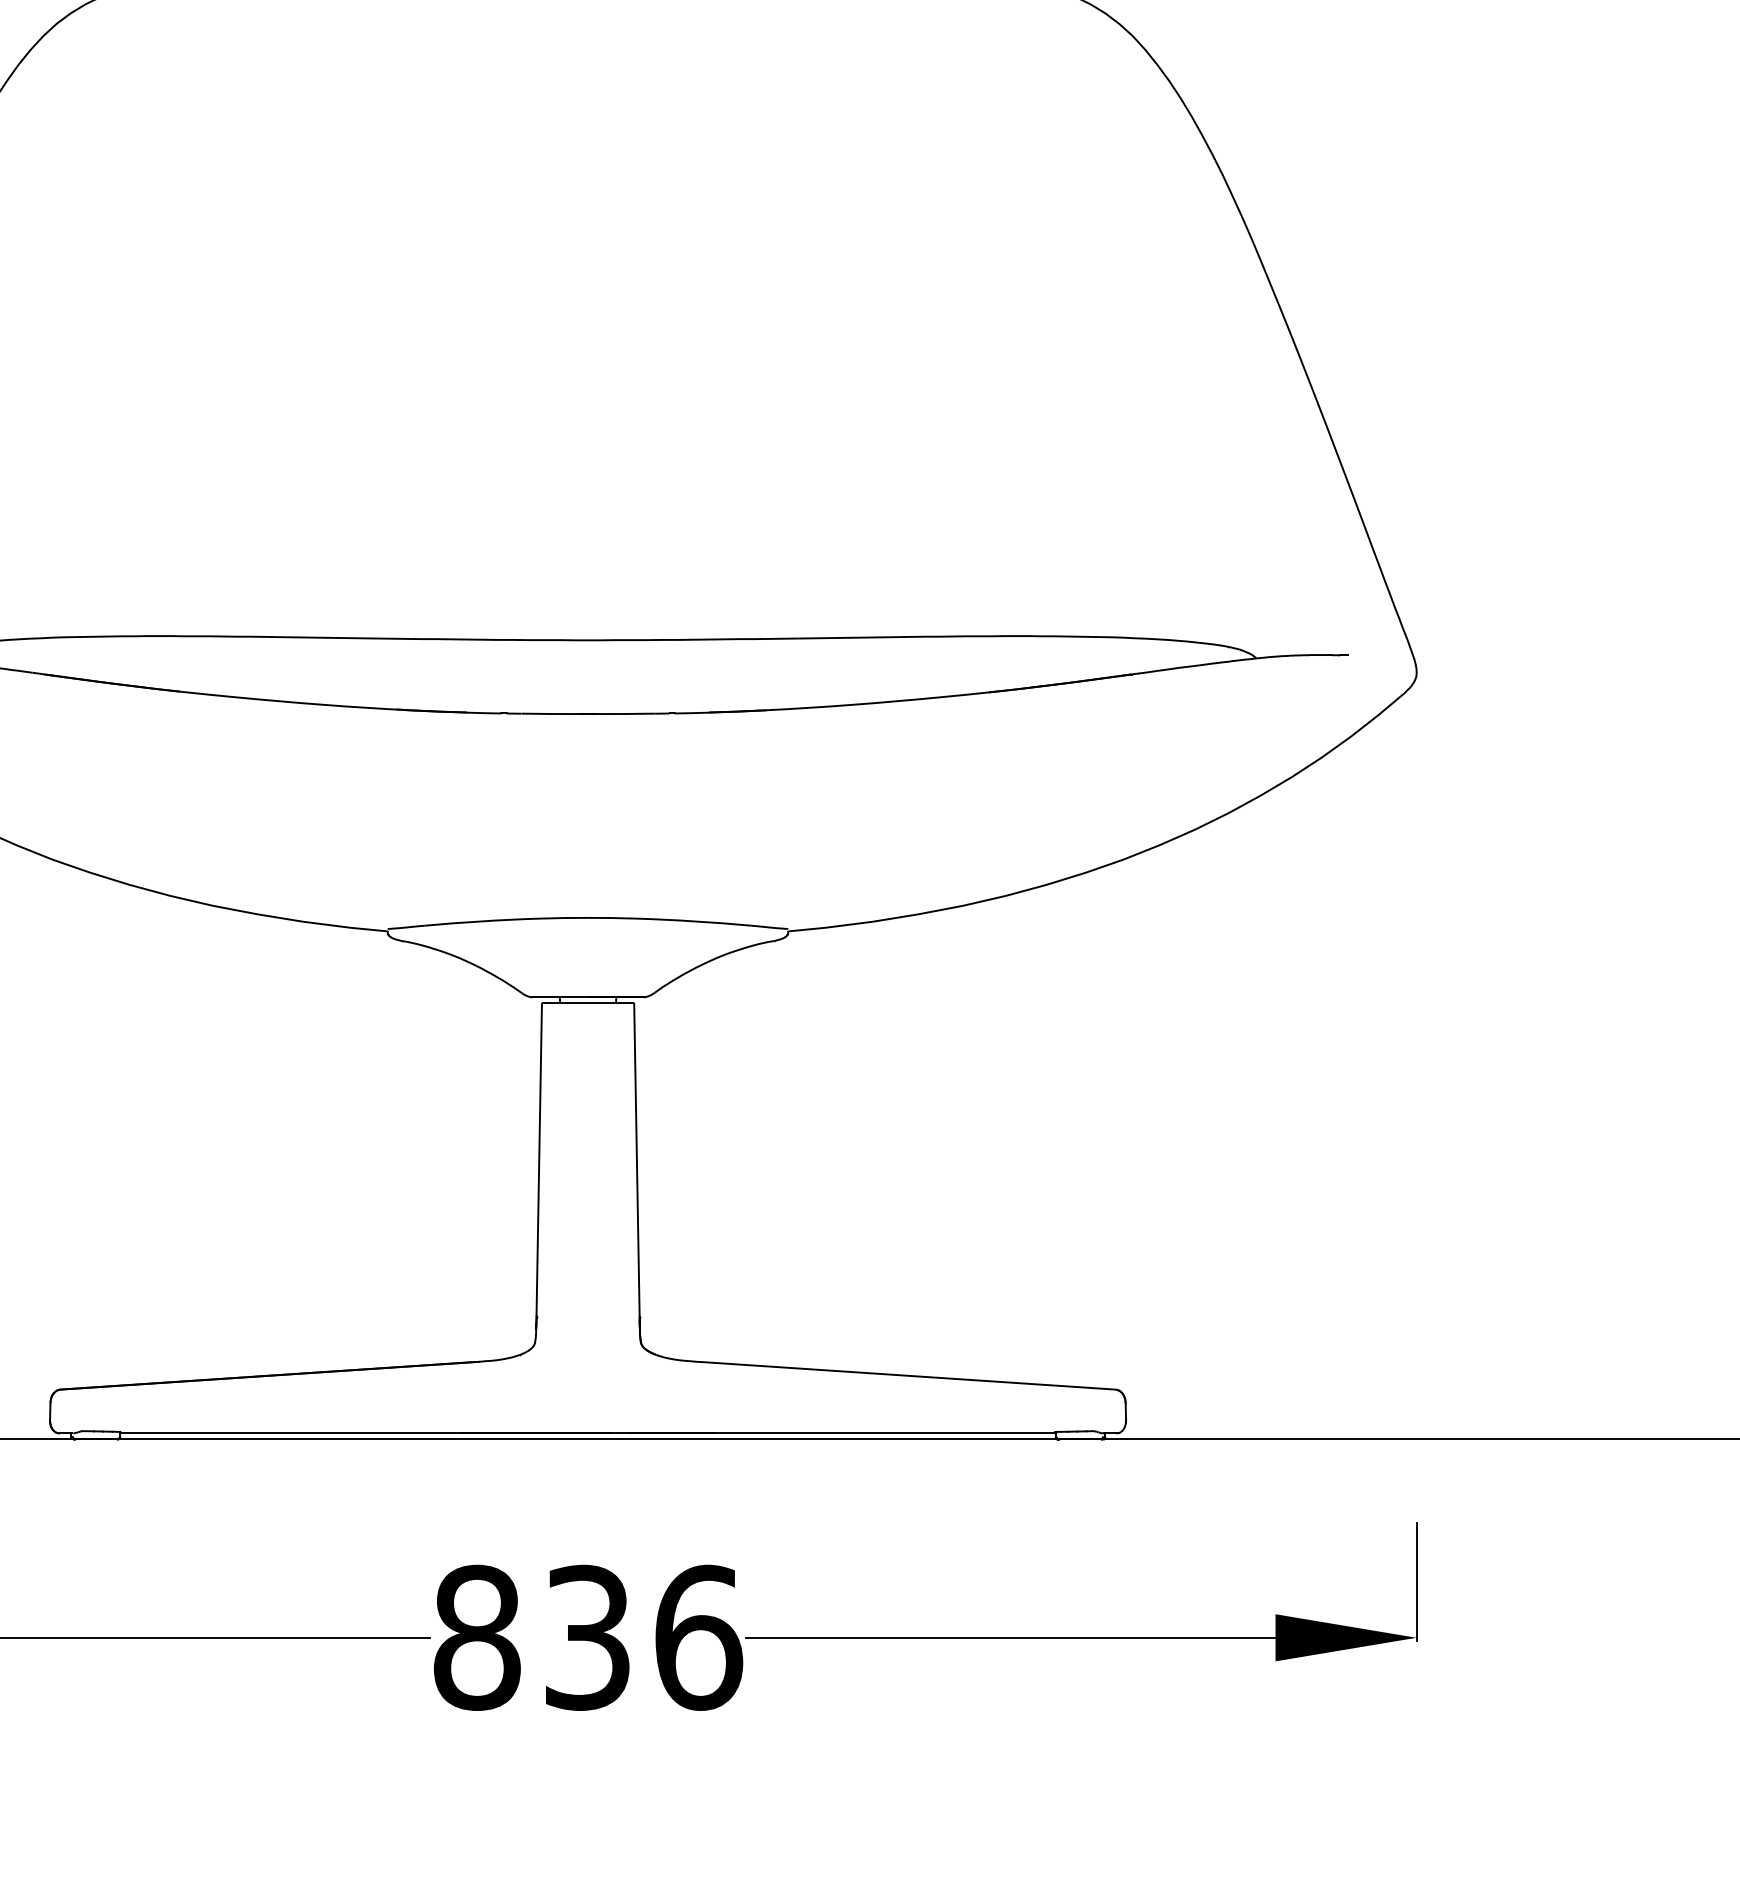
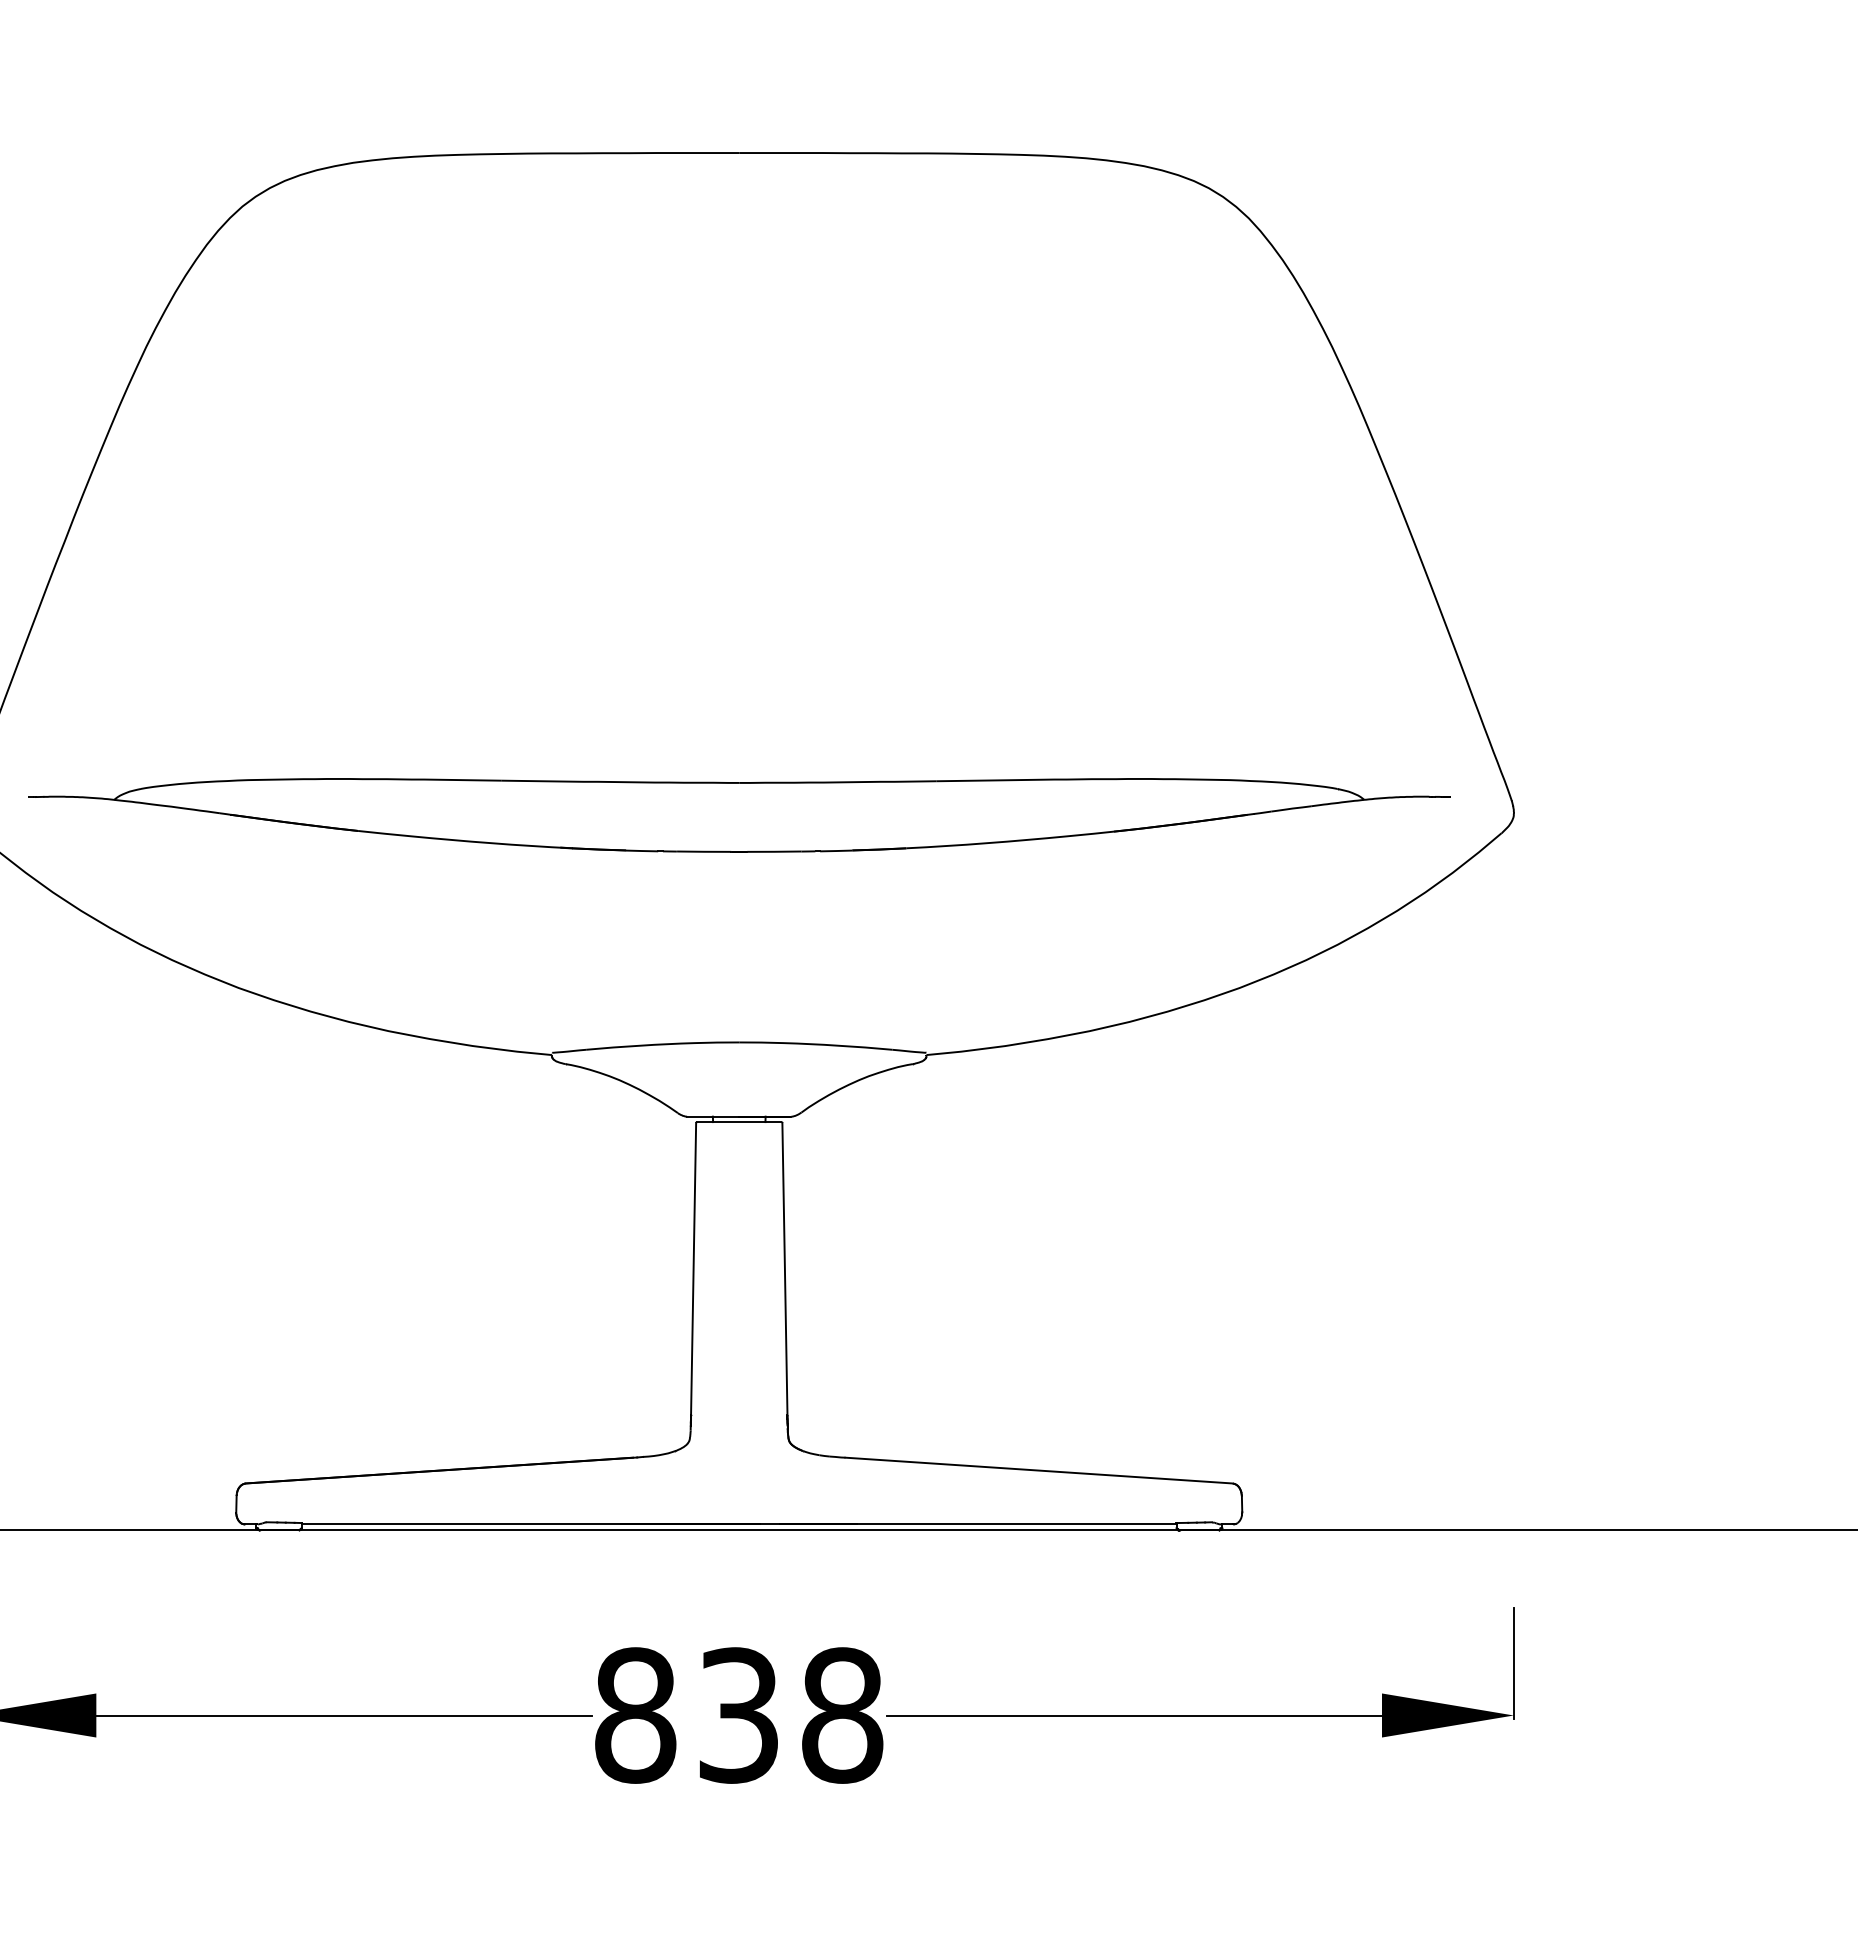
text: (699, 1637) -> (843, 1715), 836 -> 838

